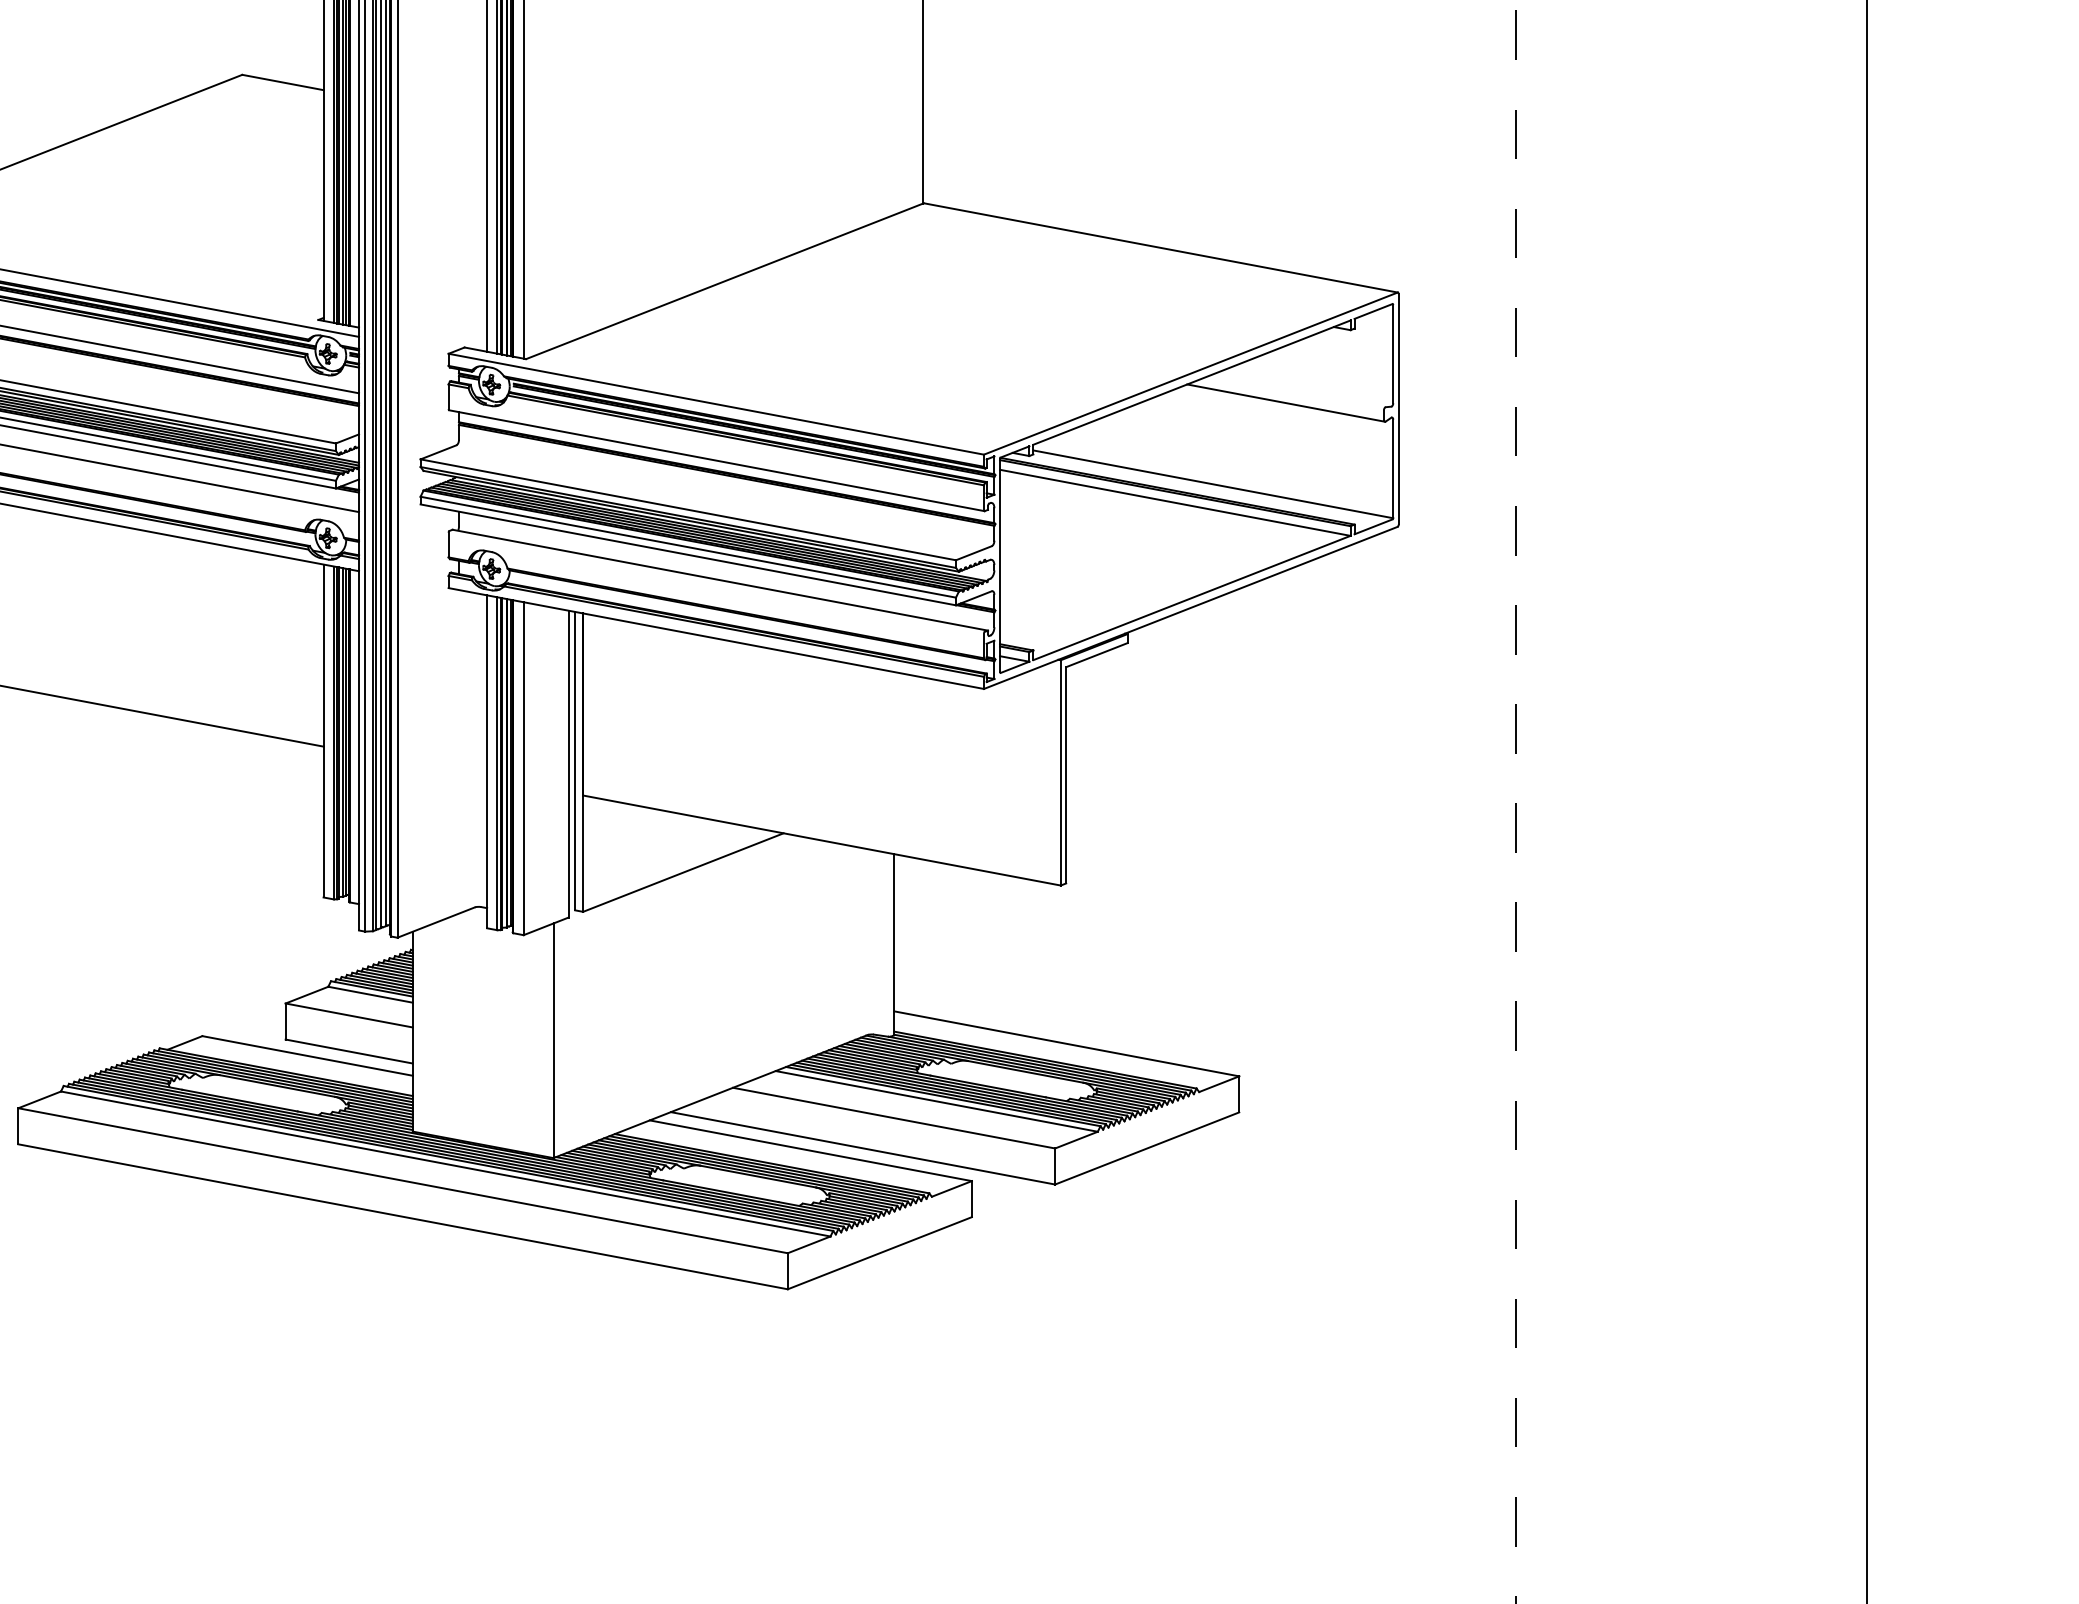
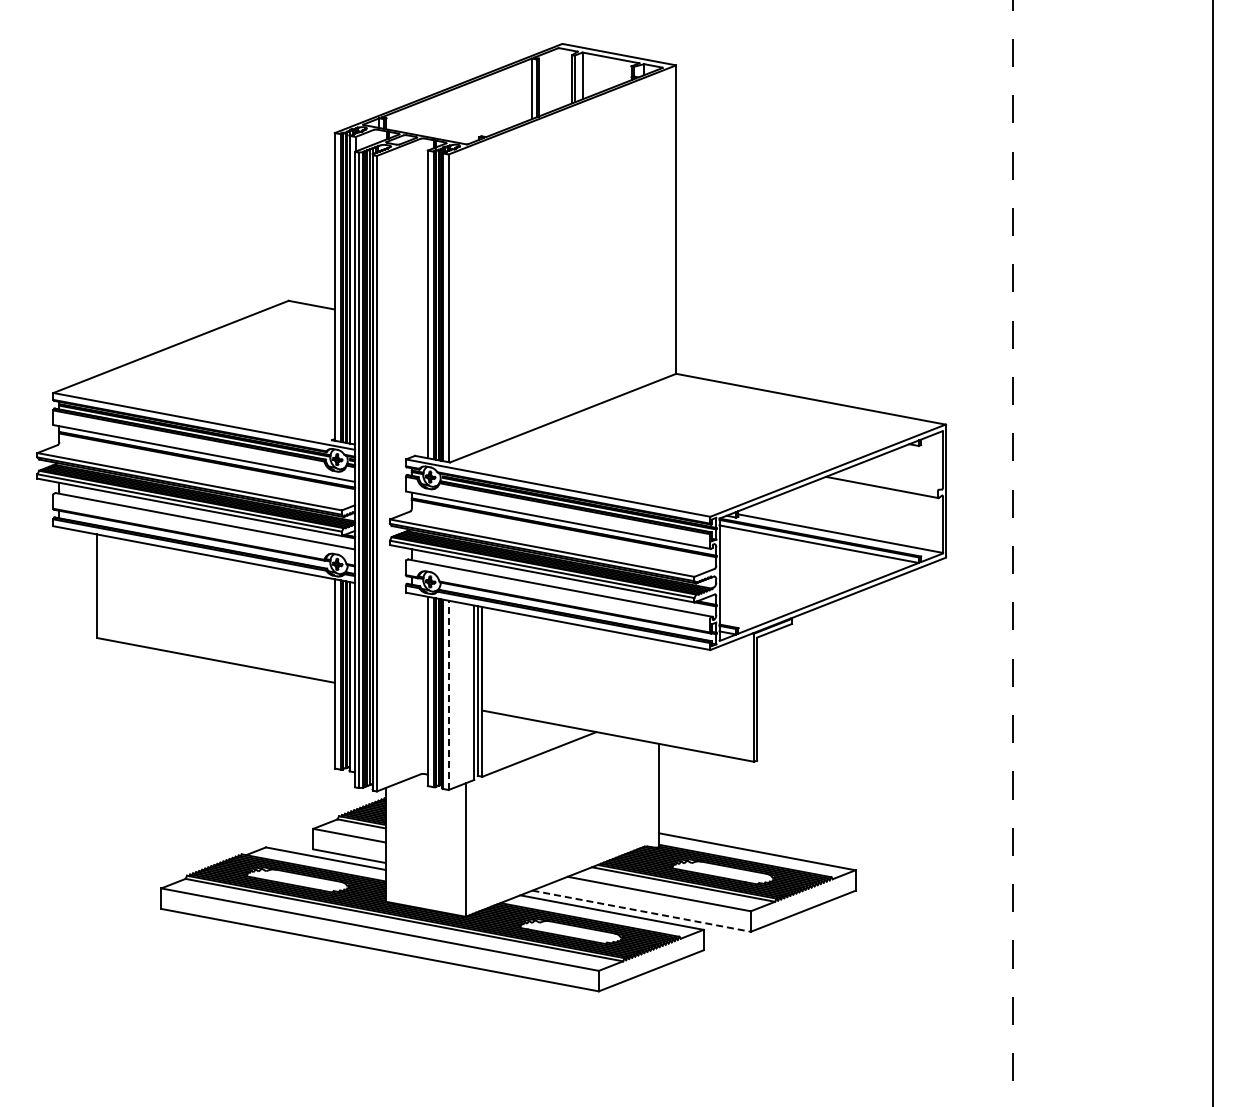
line: (523, 768) -> (448, 695), solid -> dashed
line: (864, 1148) -> (642, 911), solid -> dashed

